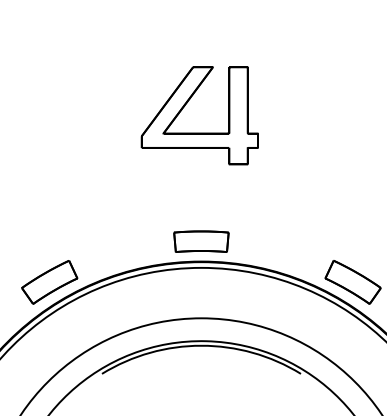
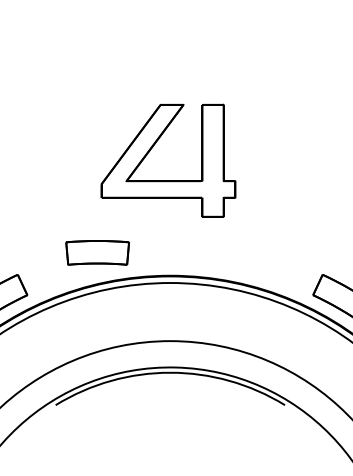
part: (185, 106) -> (151, 150), moved
part: (201, 241) -> (97, 252), moved

